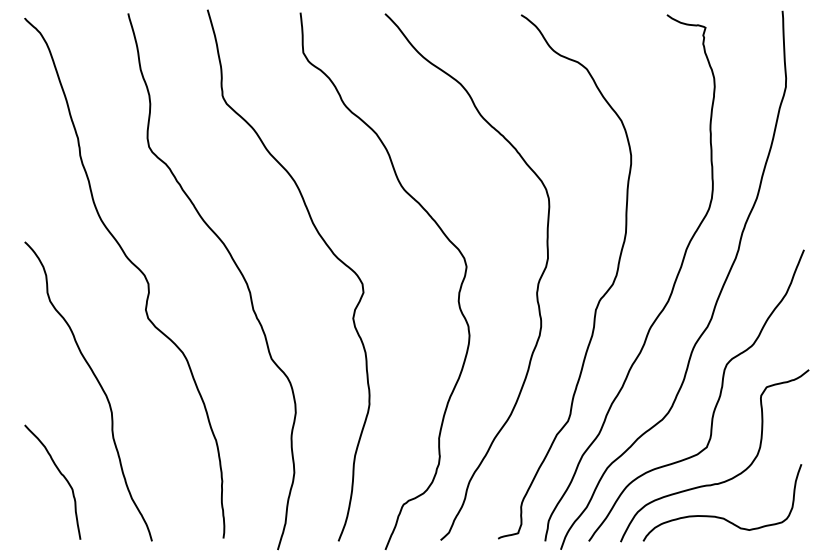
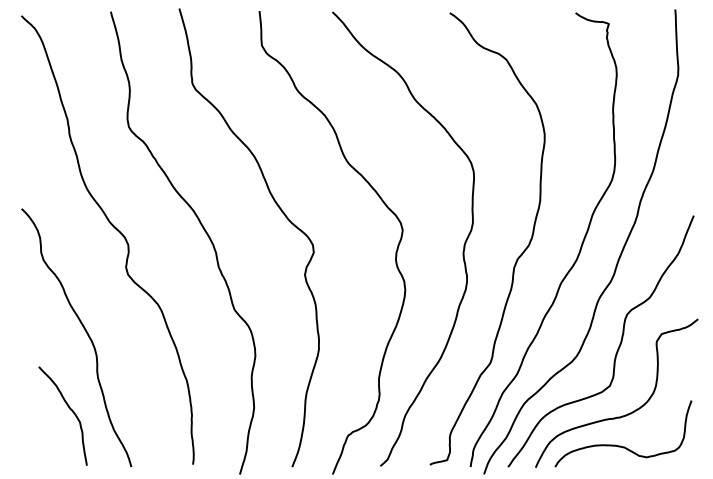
curve: (60, 474) -> (69, 409), moved

